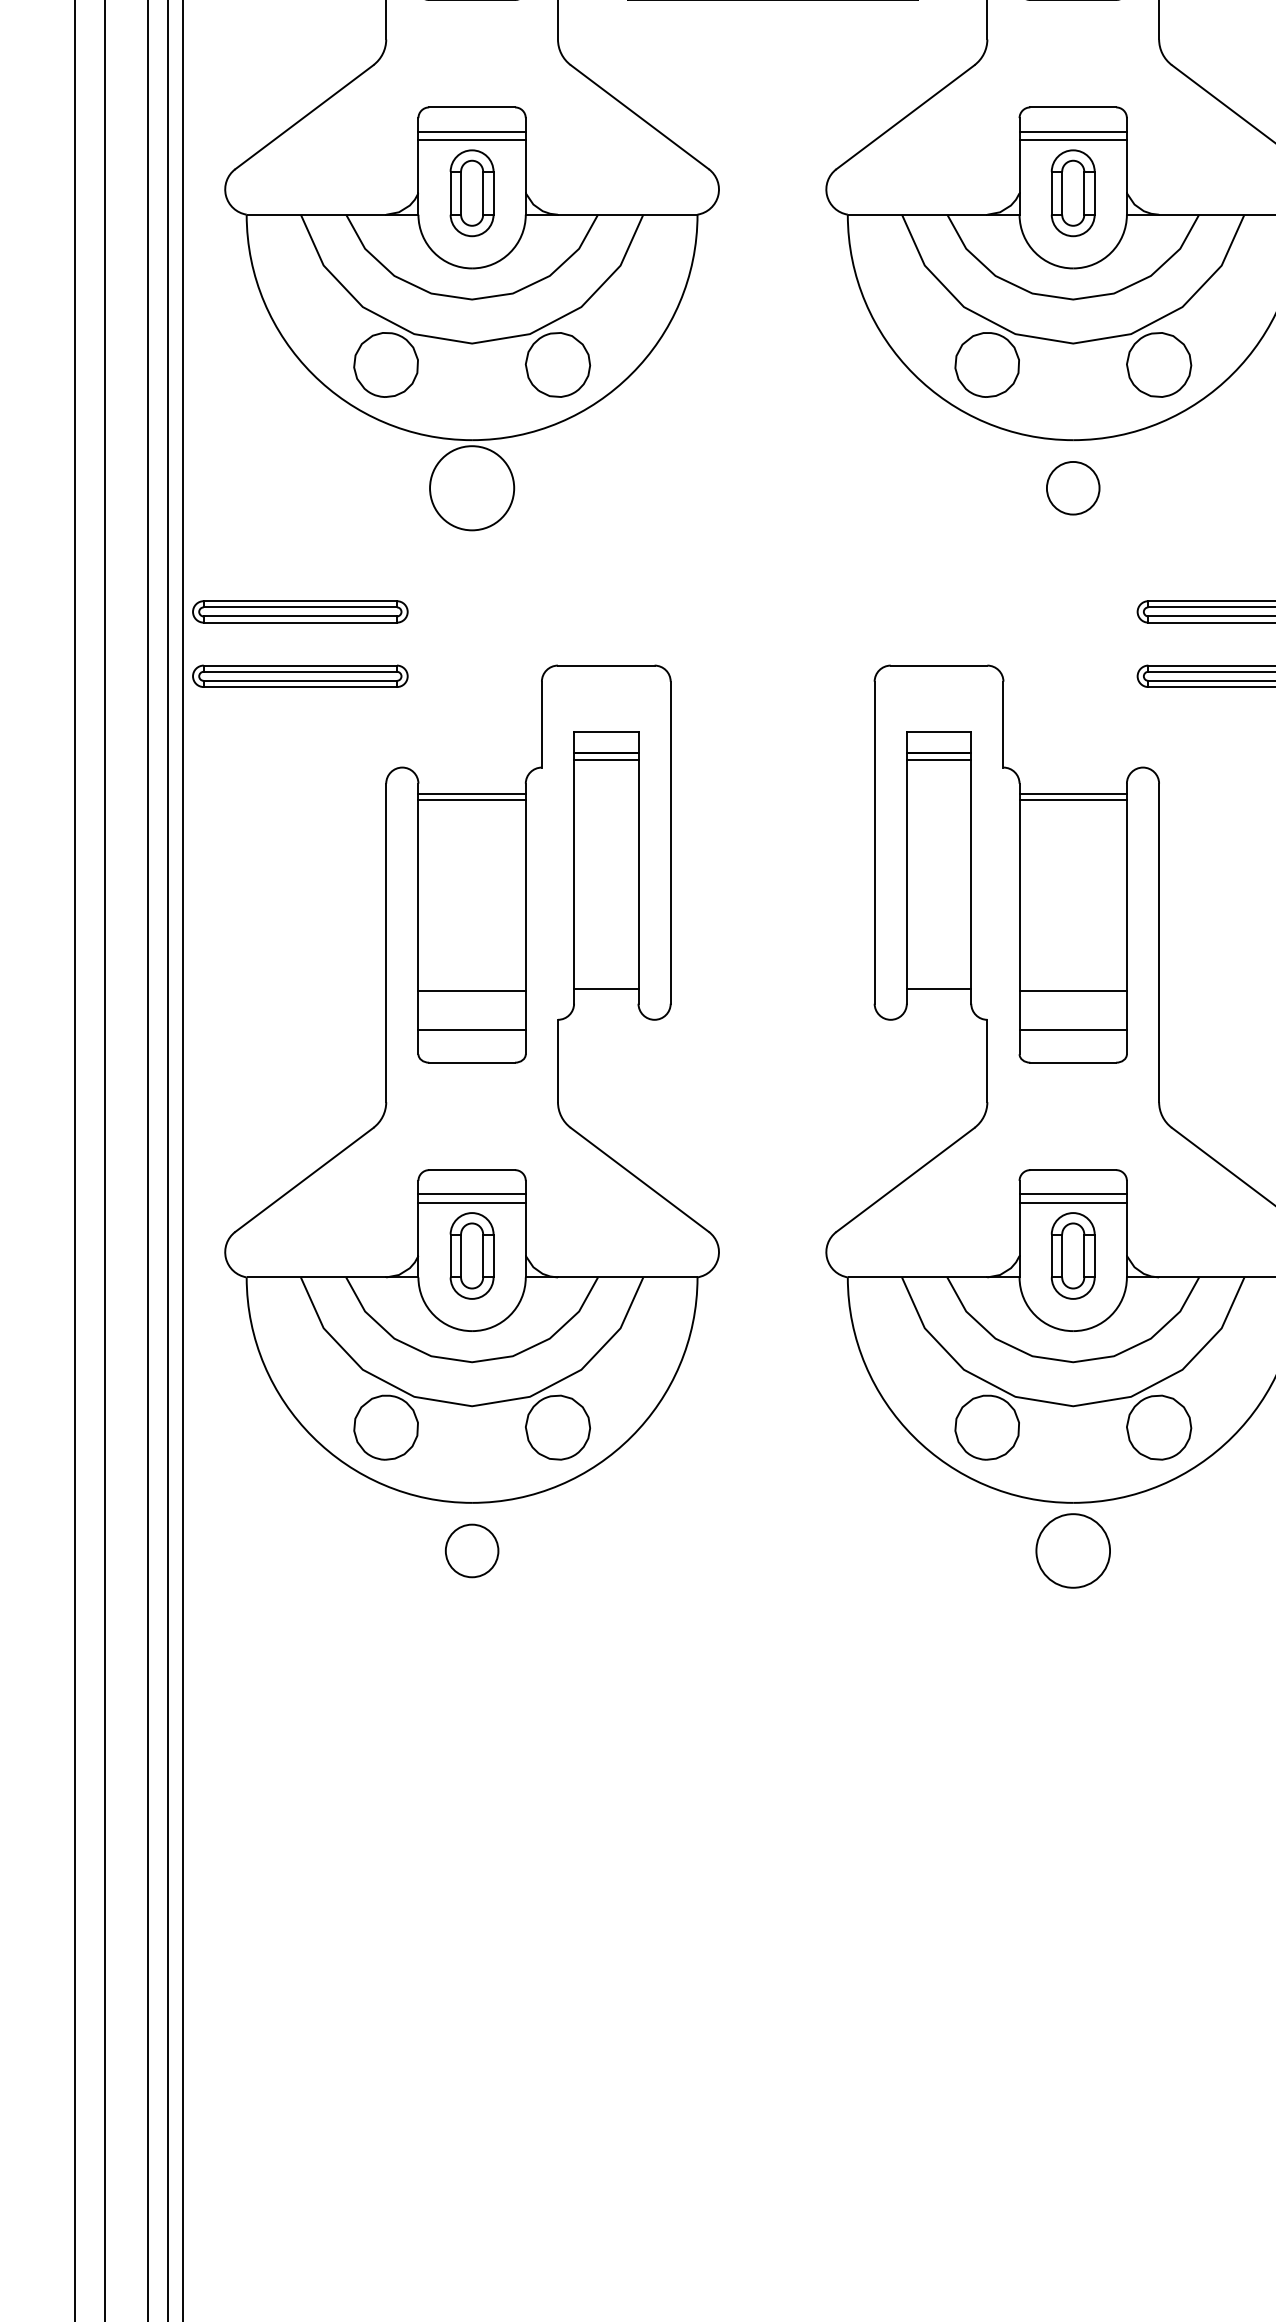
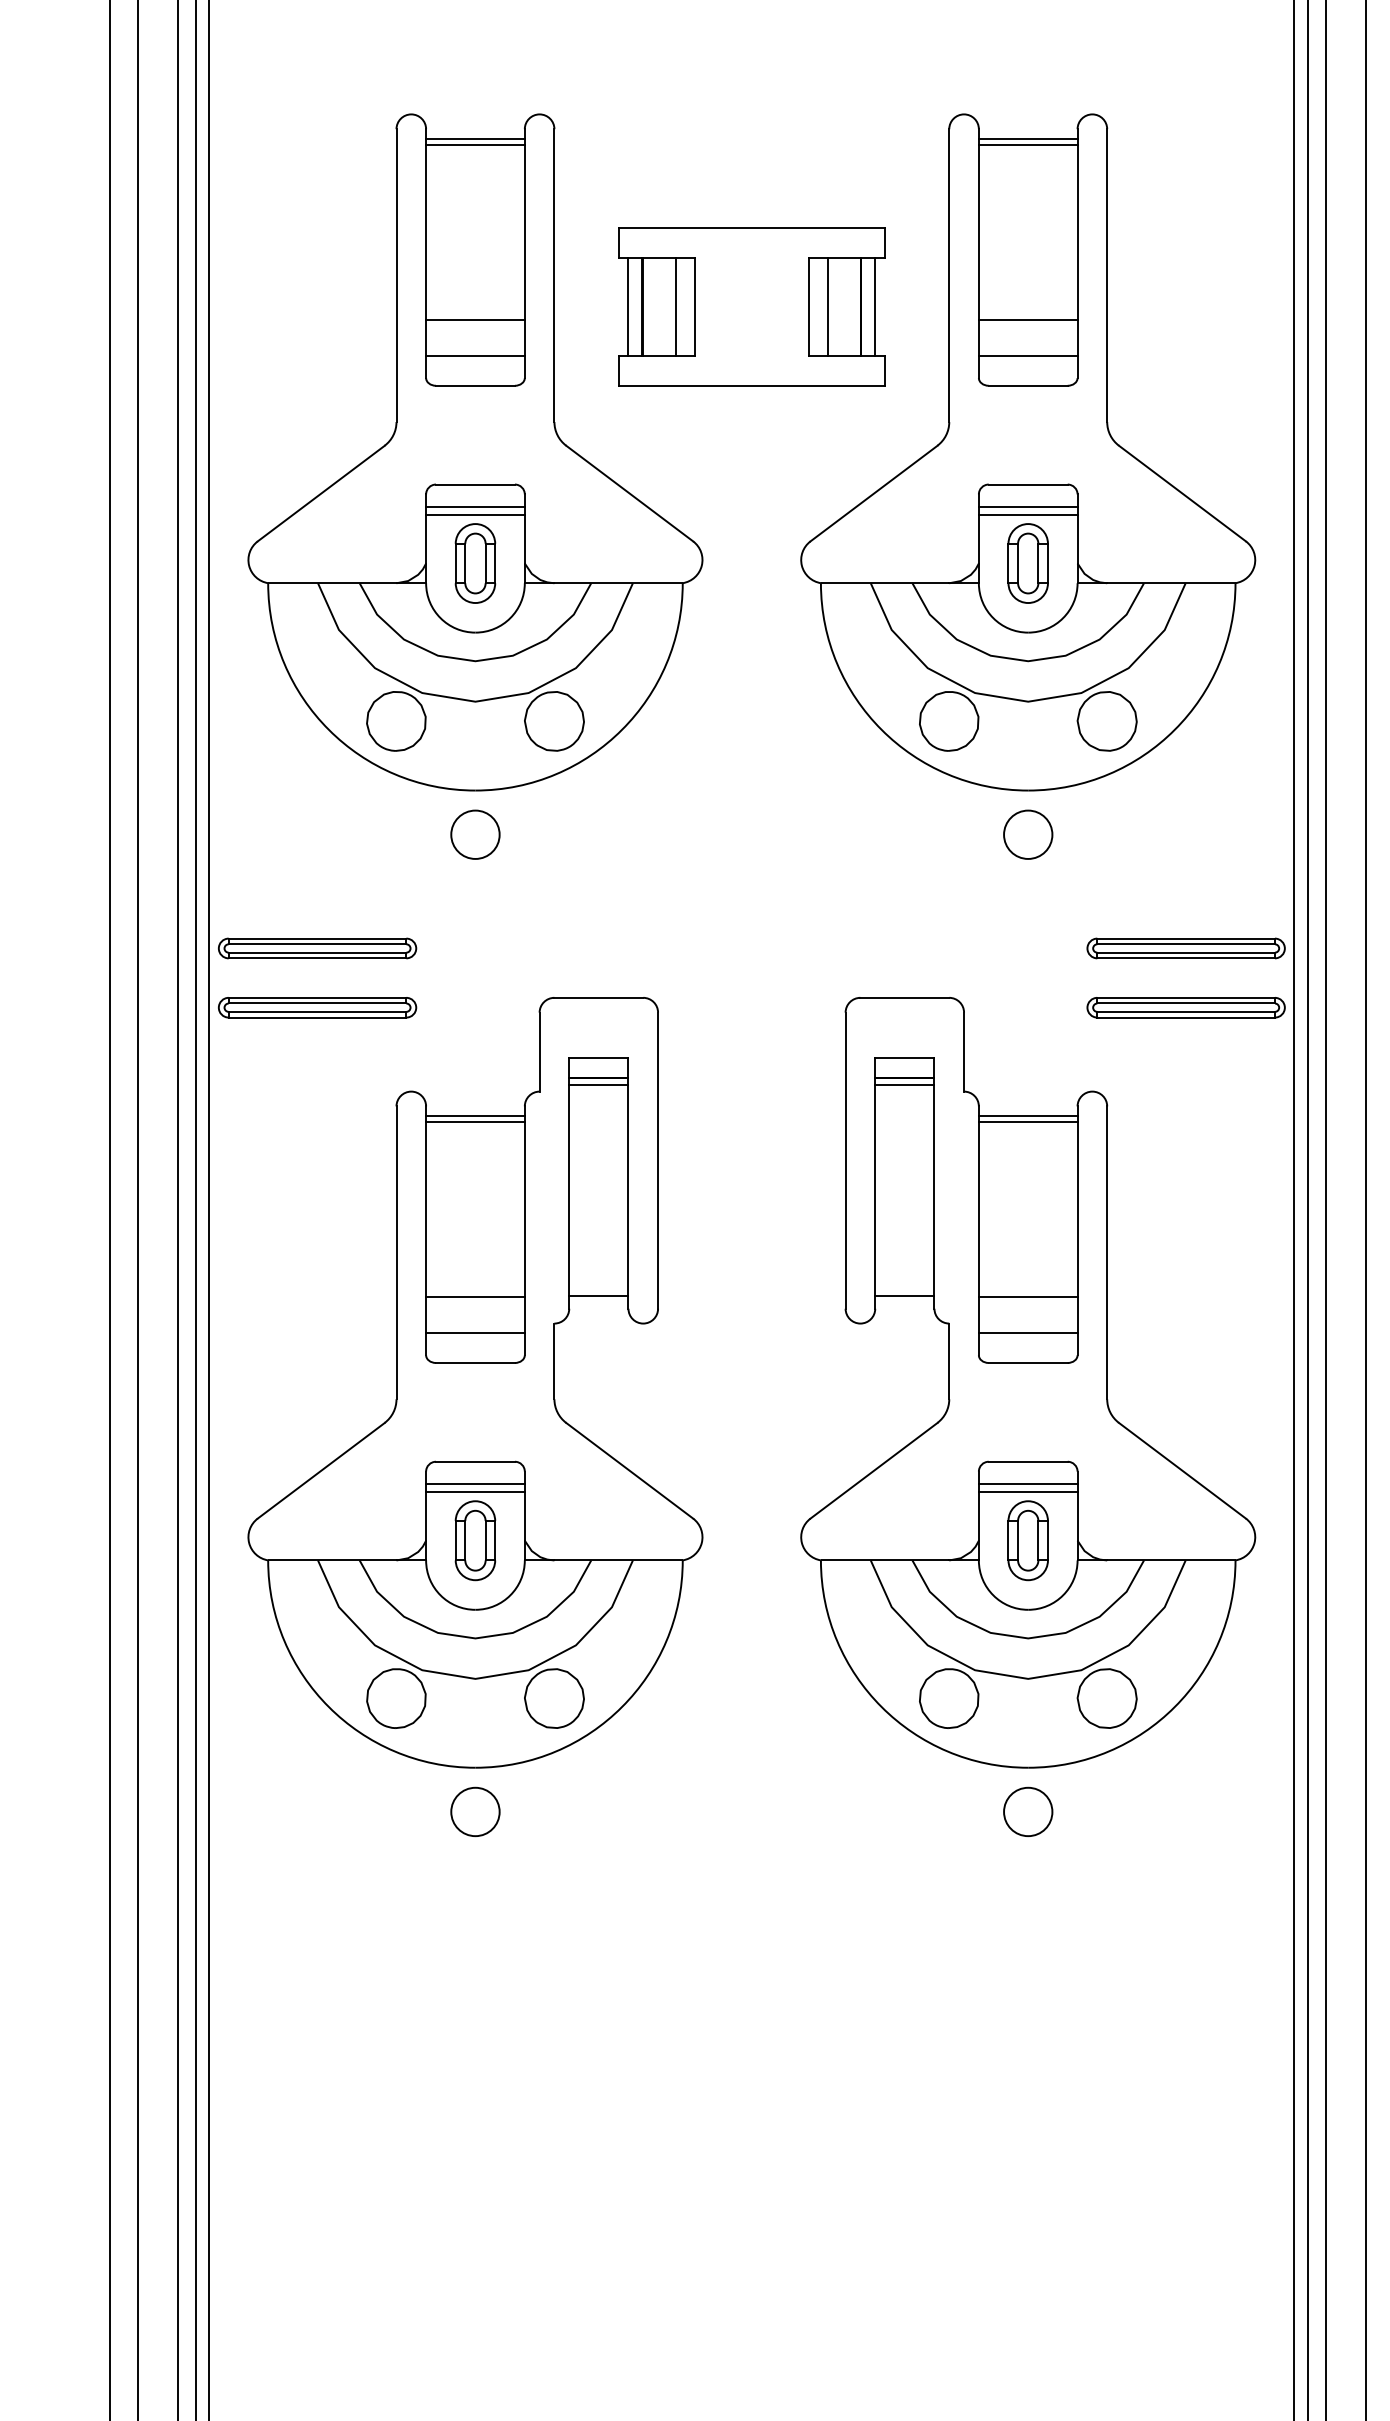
circle: (472, 487) -> (475, 834), size x0.62
circle: (1073, 1550) -> (1028, 1811), size x0.71

